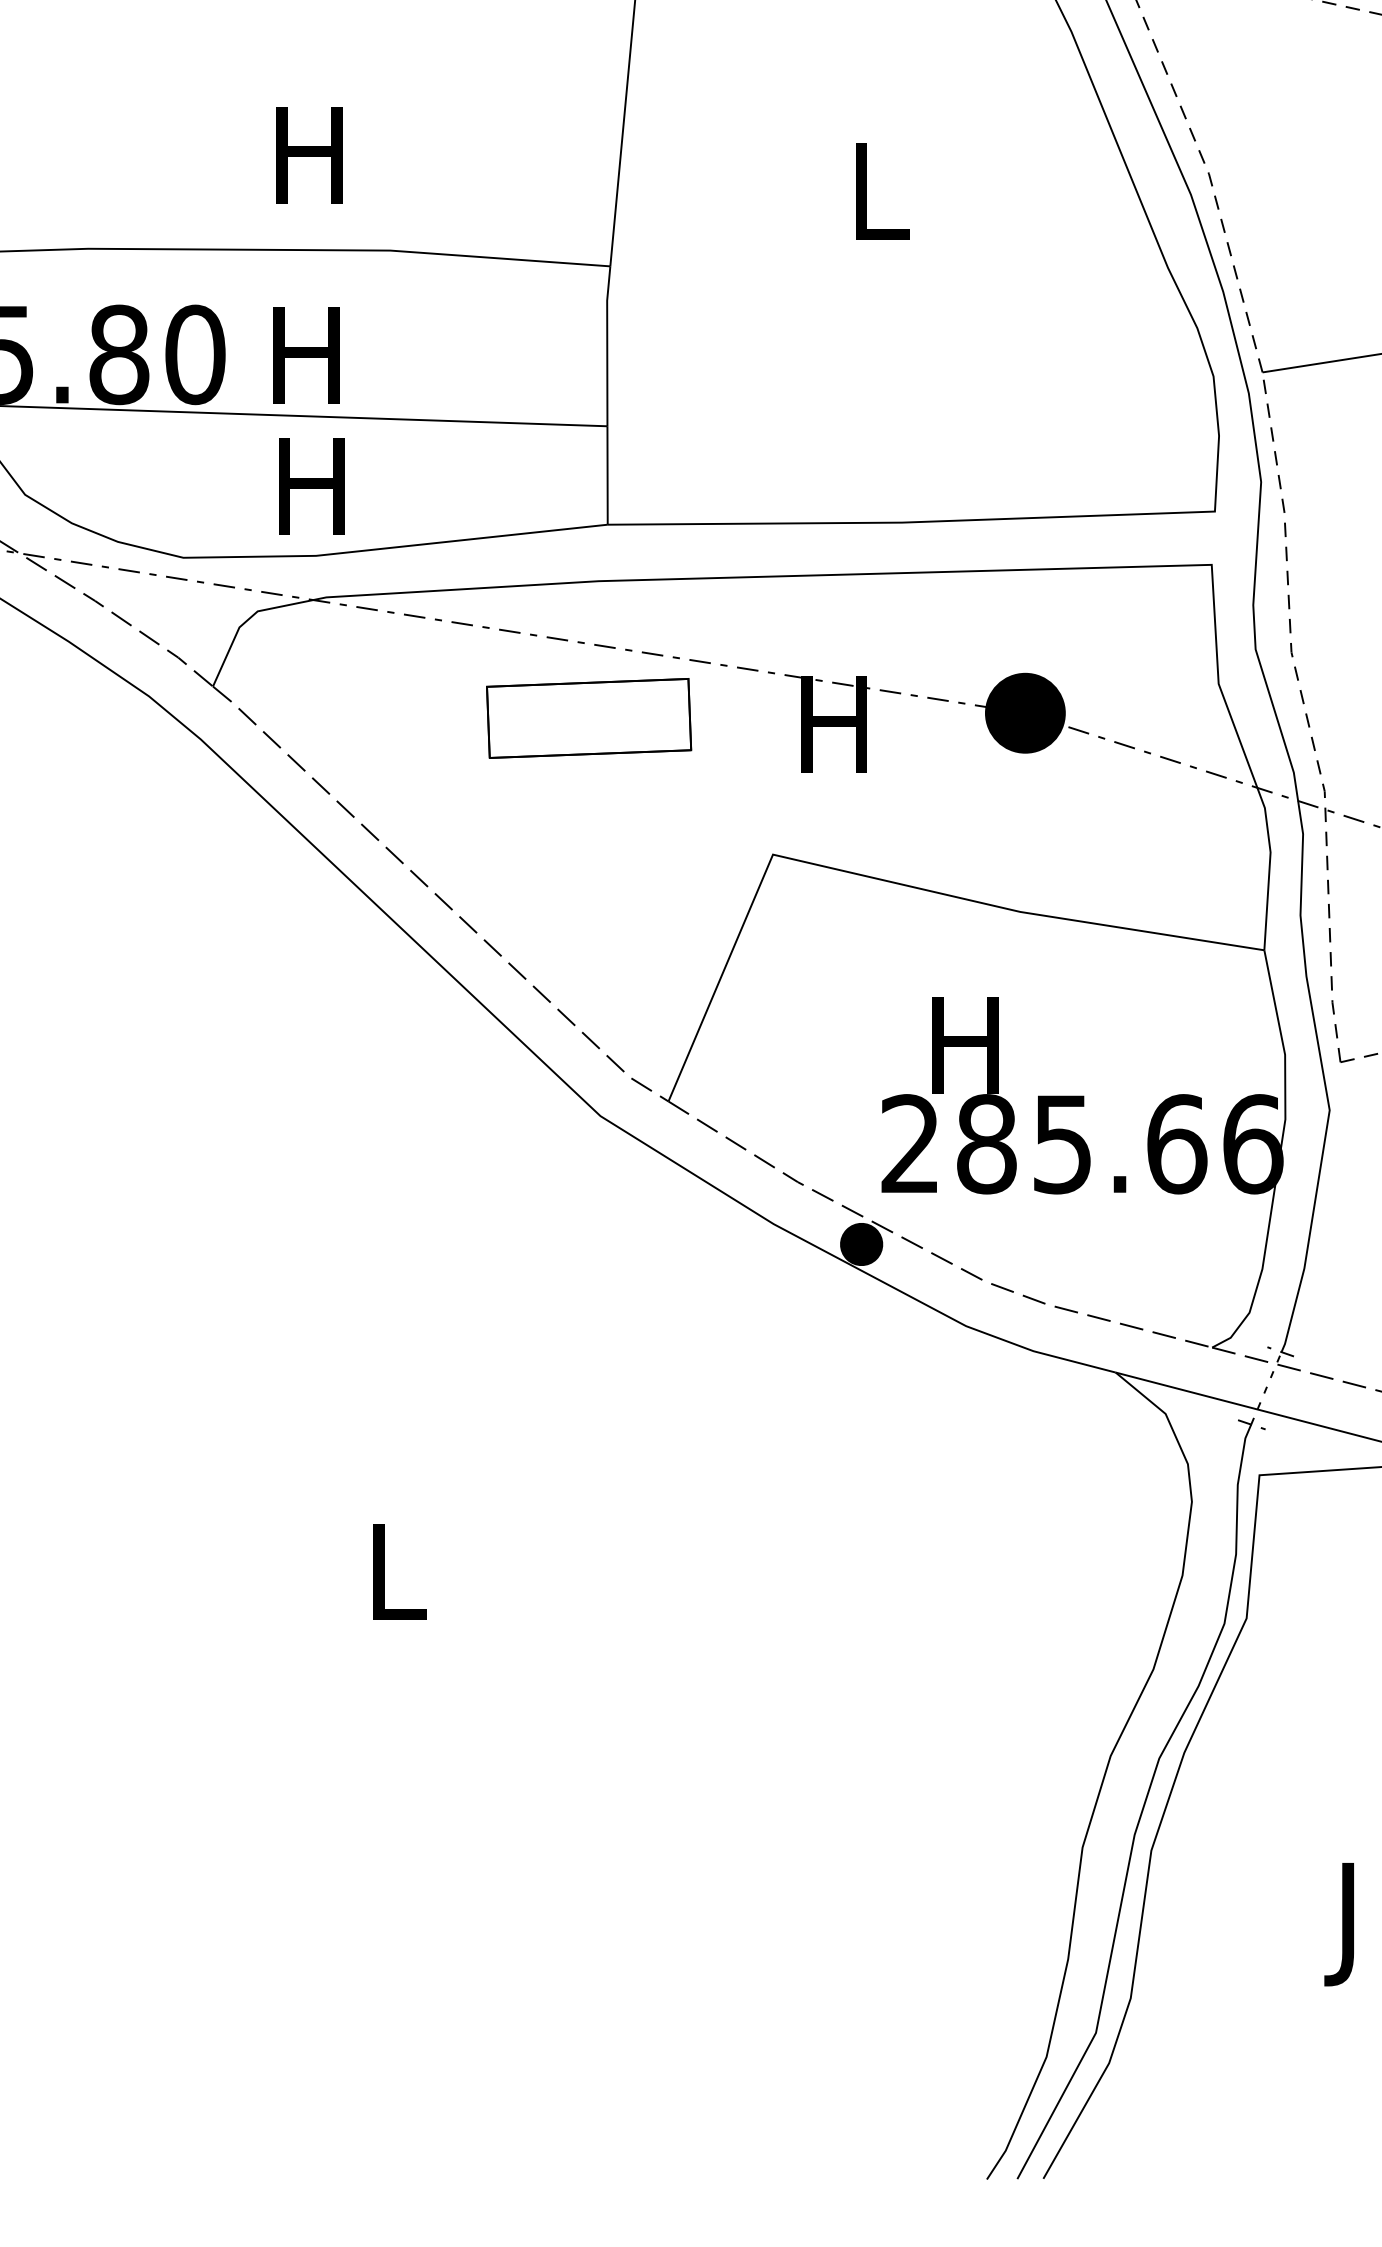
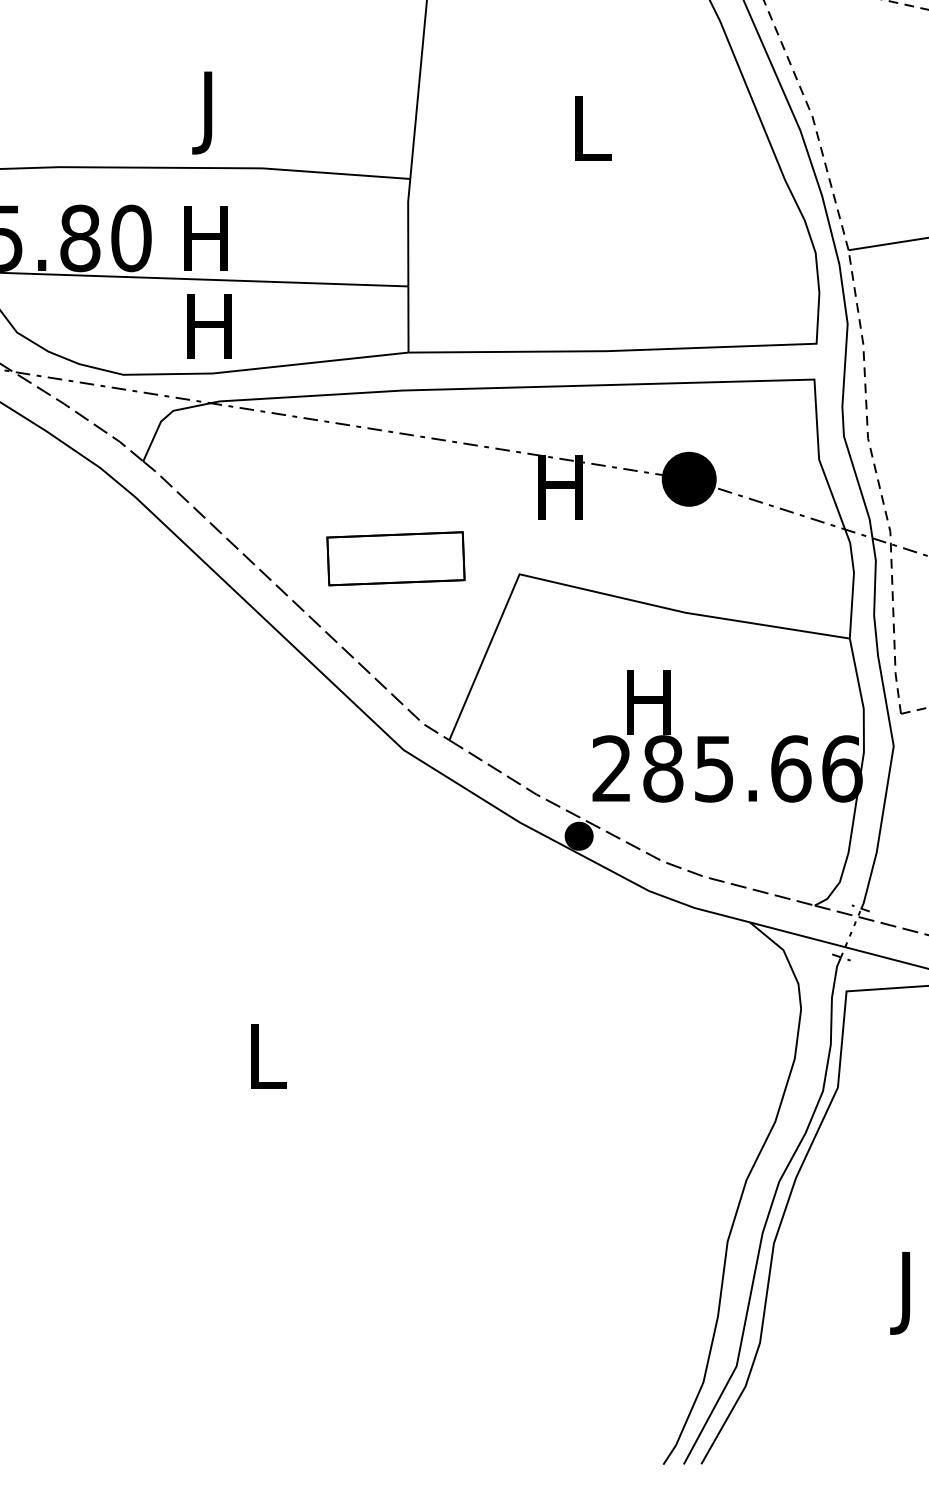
text: (308, 167) -> (207, 112), H -> J
part: (588, 718) -> (395, 558), moved

